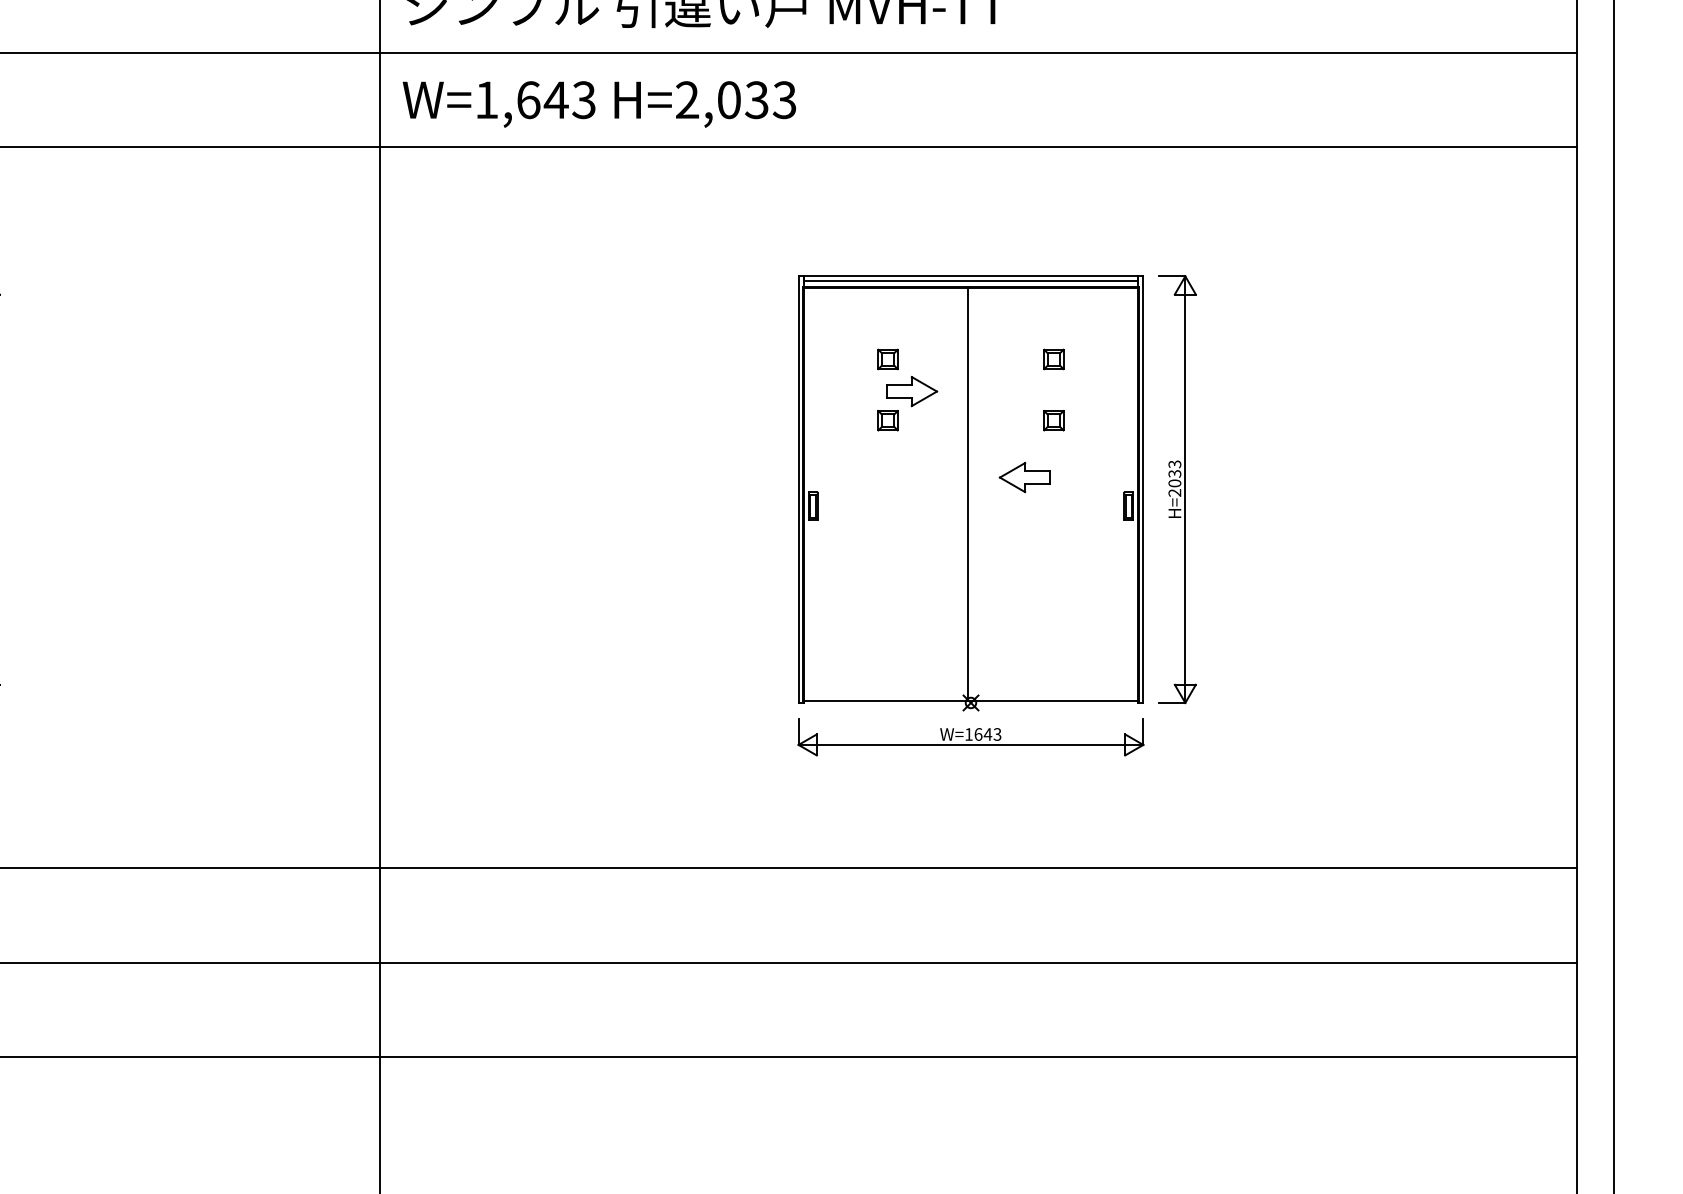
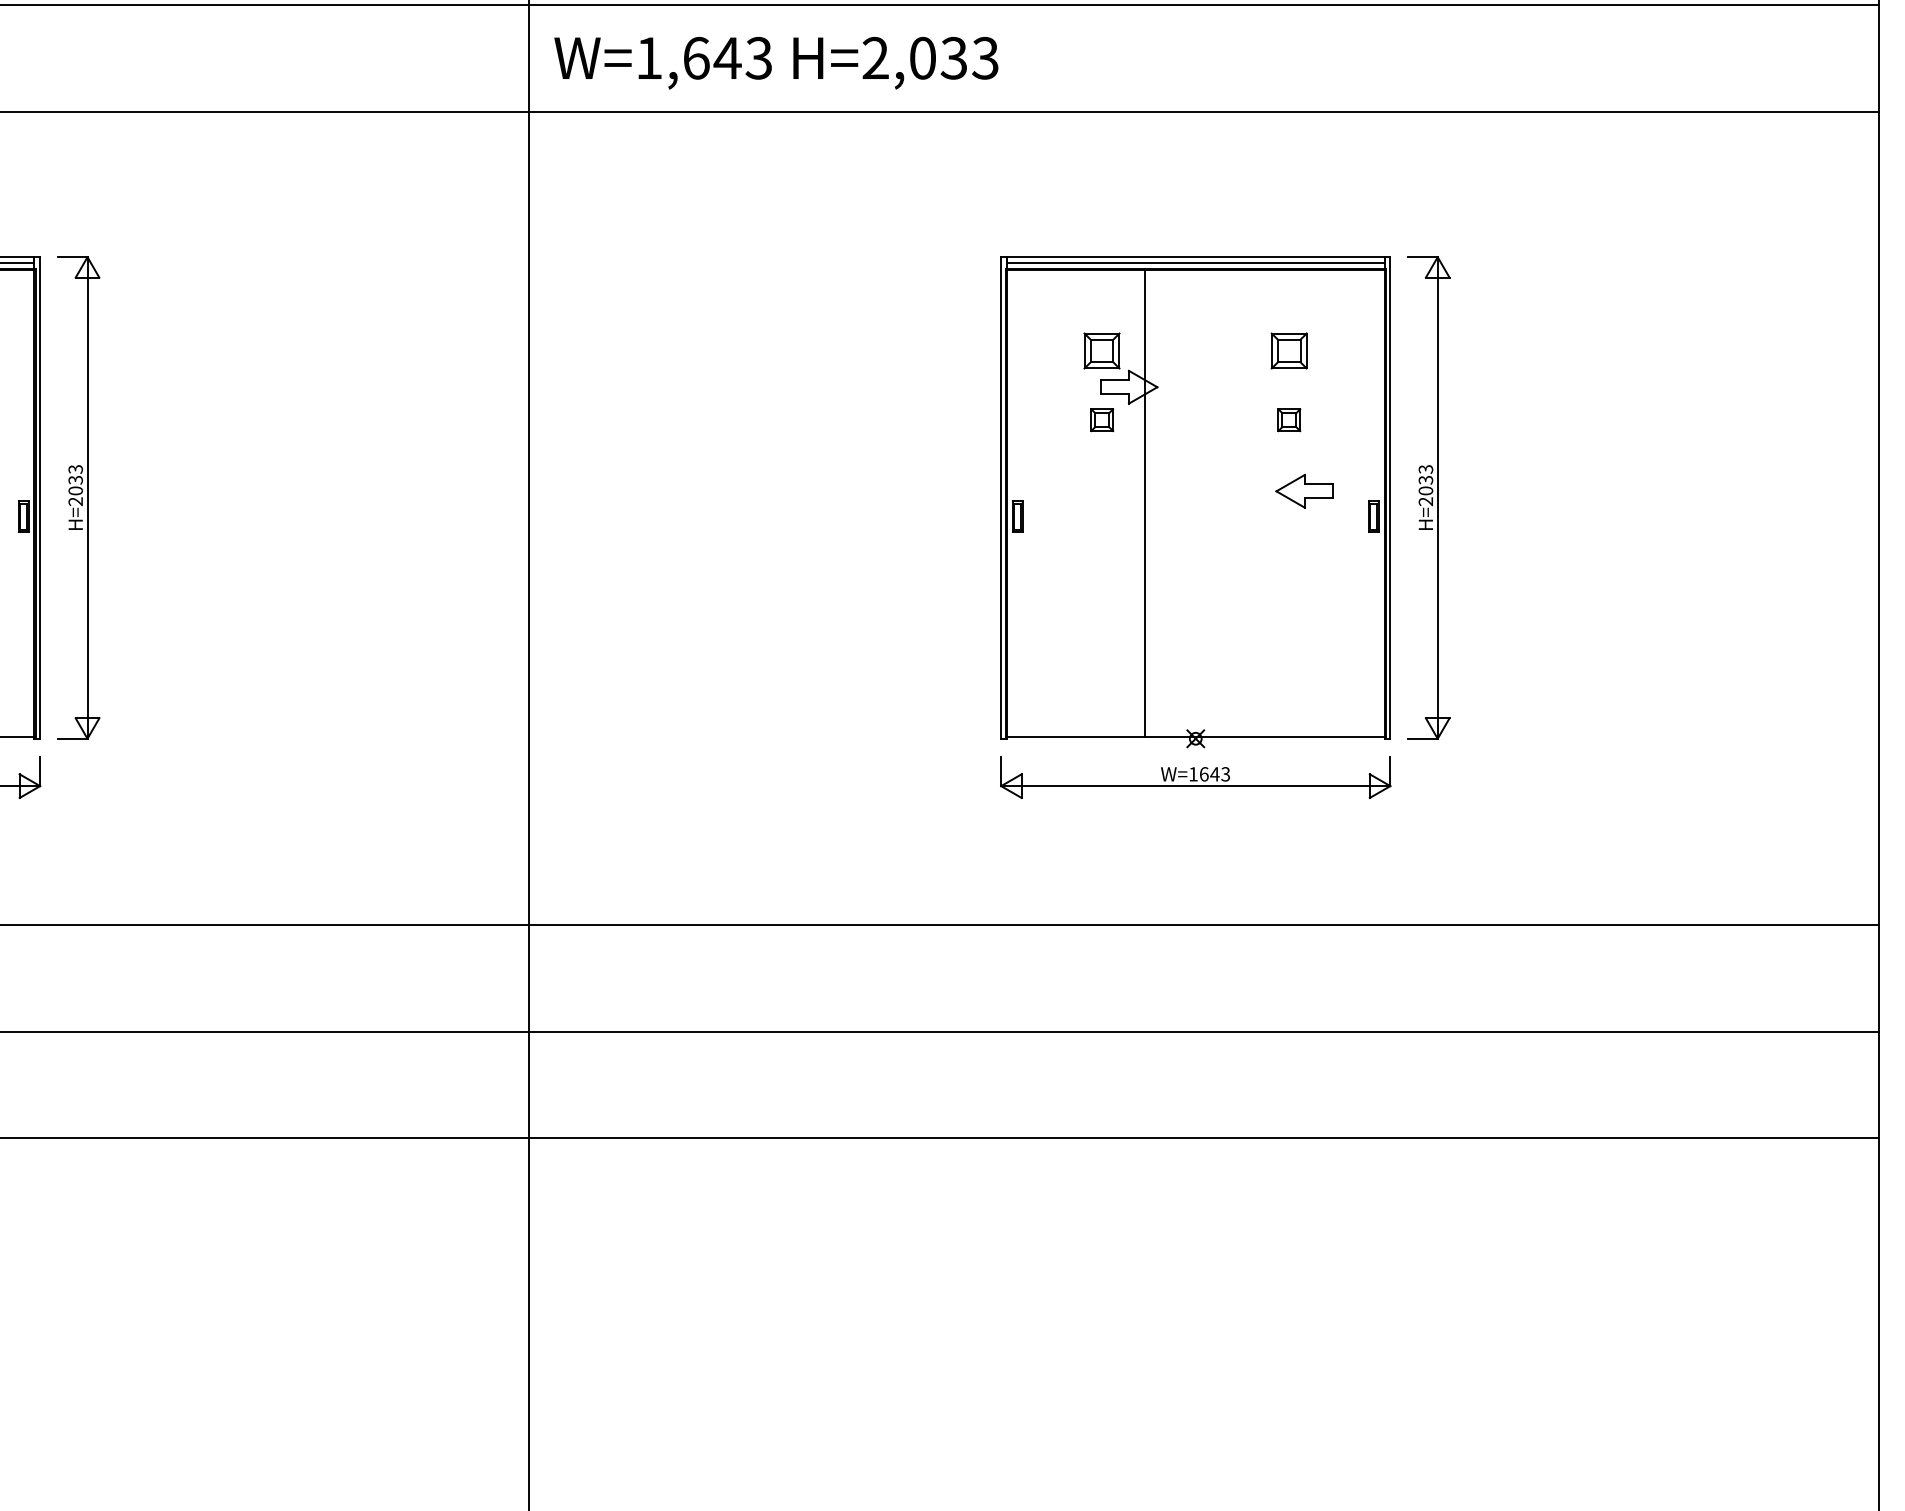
part: (888, 359) -> (1102, 350), size x1.6
part: (1054, 359) -> (1289, 350), size x1.6
part: (1024, 477) -> (1304, 491), moved
line: (968, 493) -> (1144, 502), moved

